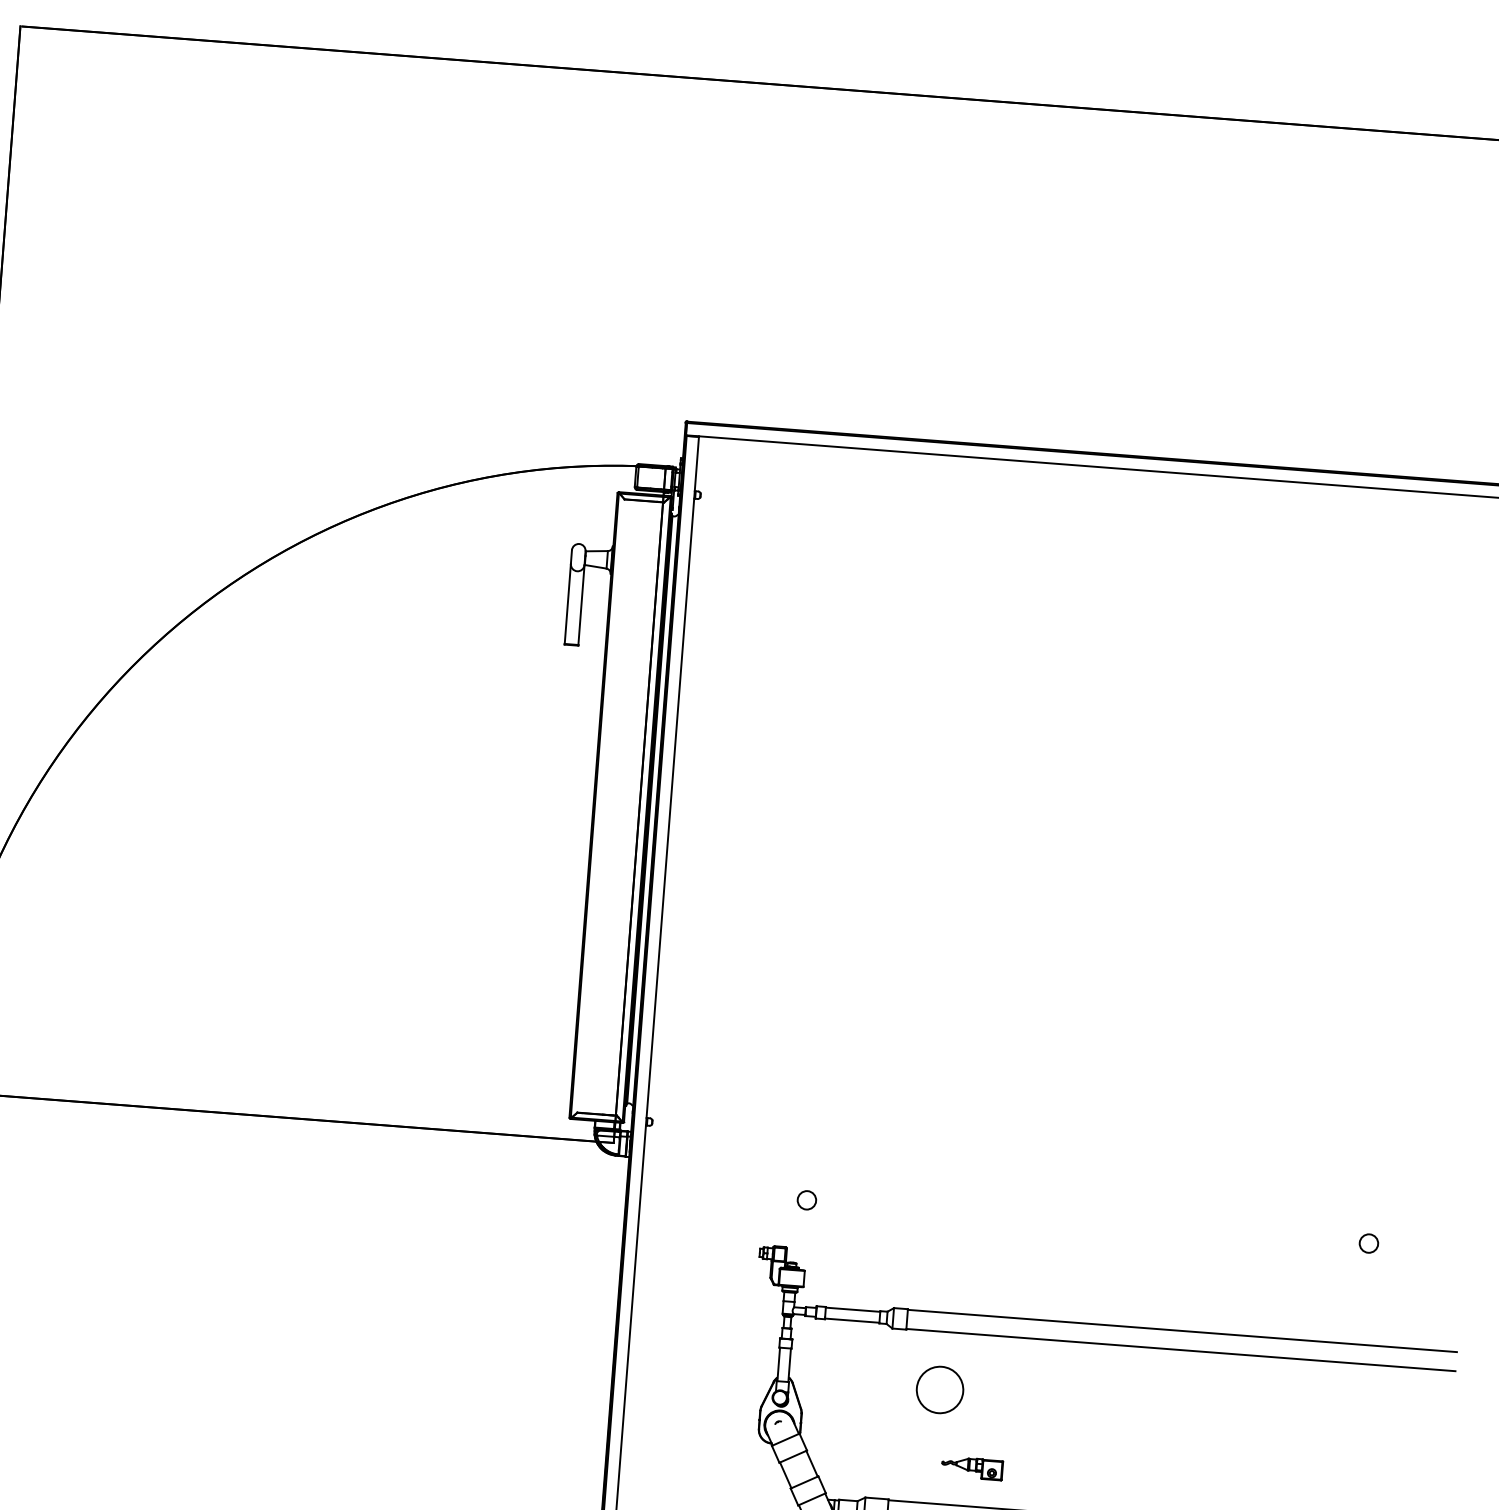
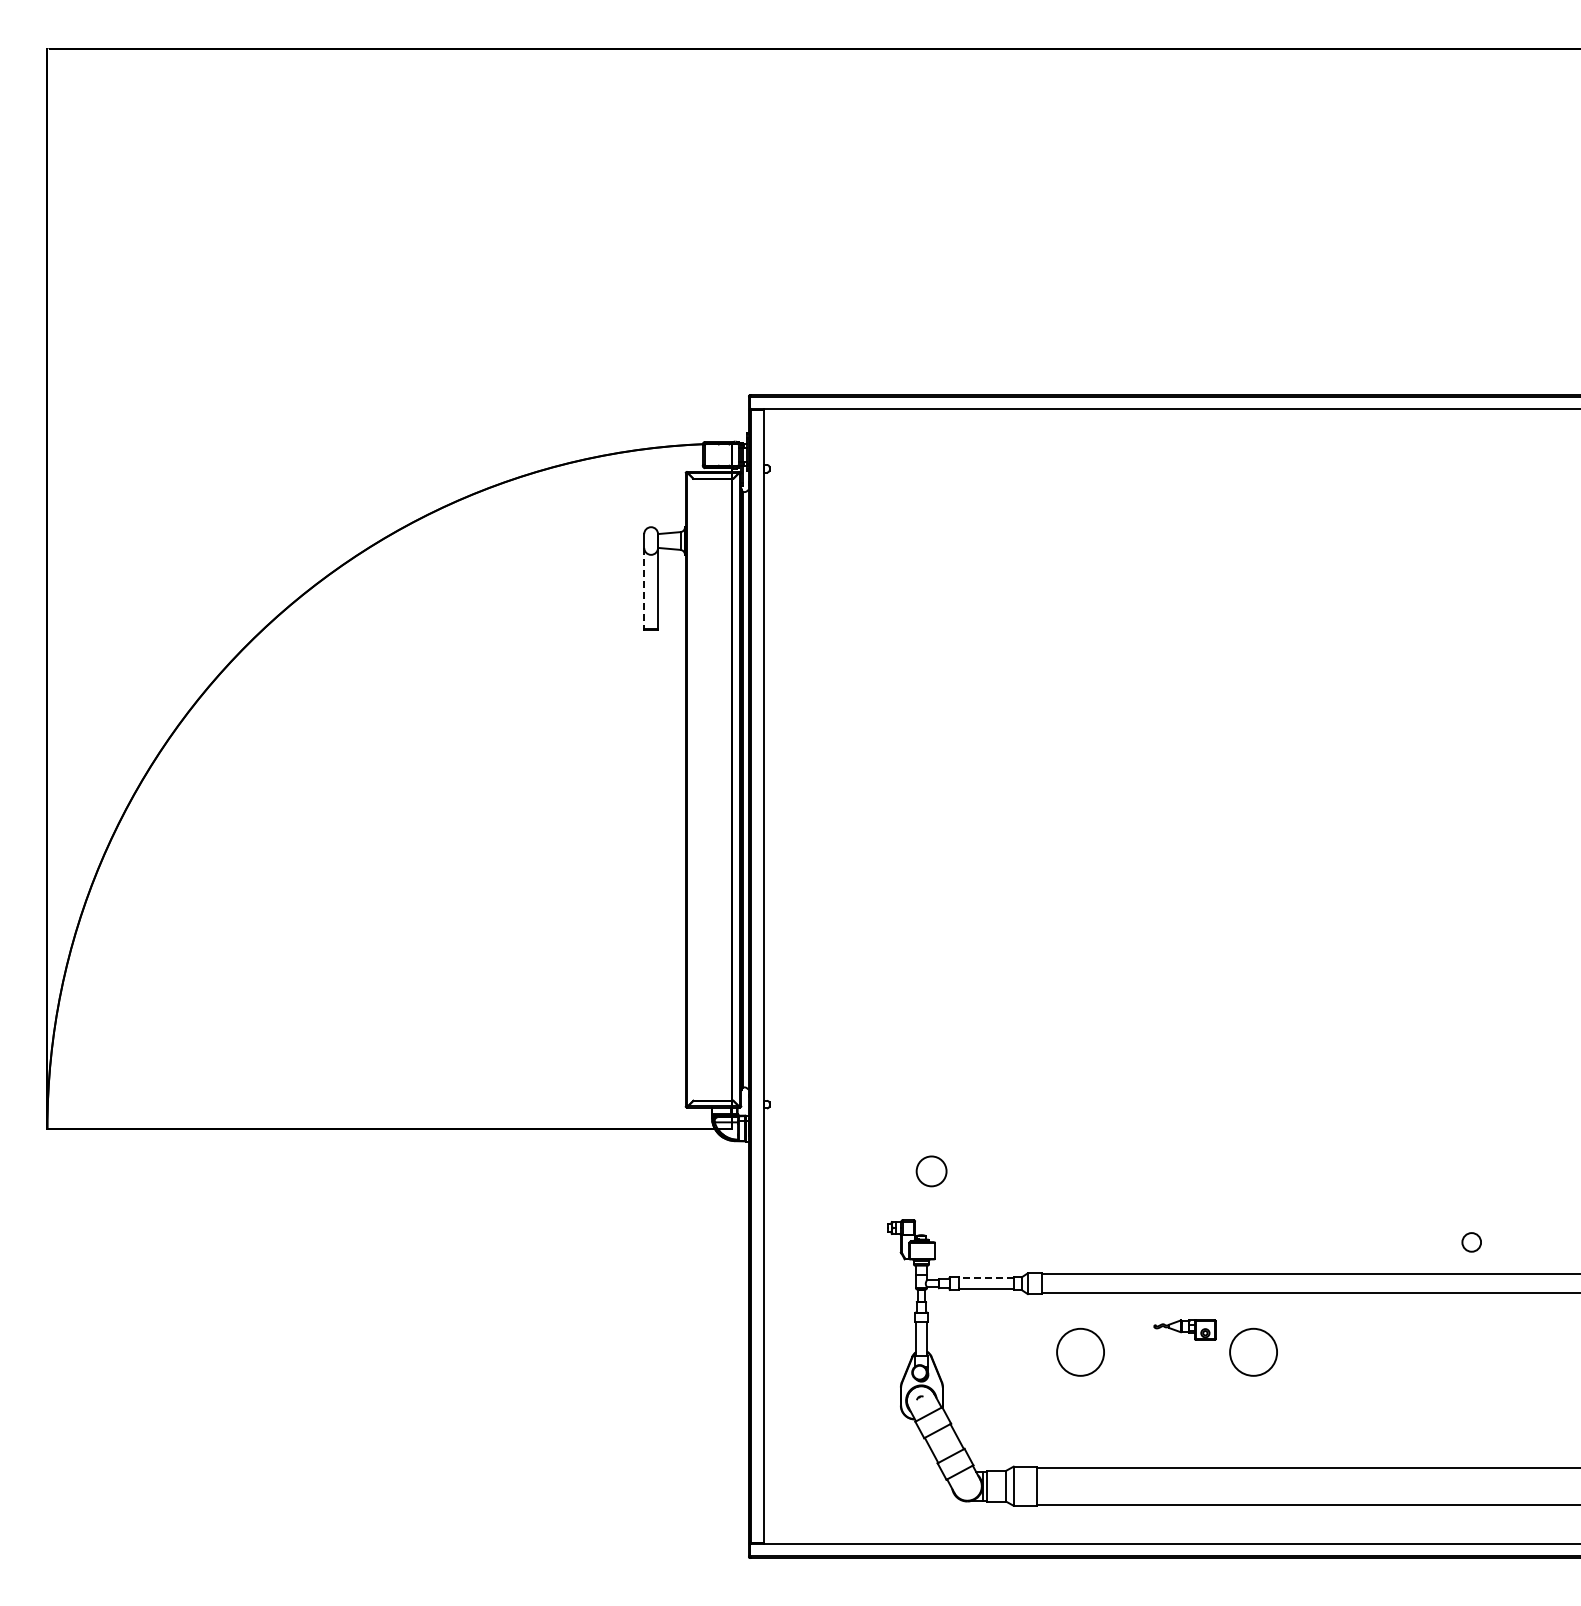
line: (568, 603) -> (644, 588), solid -> dashed
circle: (806, 1200) -> (931, 1171), size x1.6
circle: (1368, 1243) -> (1471, 1242), moved
line: (852, 1310) -> (986, 1278), solid -> dashed
circle: (1110, 1402) -> (1253, 1351), added
part: (971, 1467) -> (1184, 1329), moved

